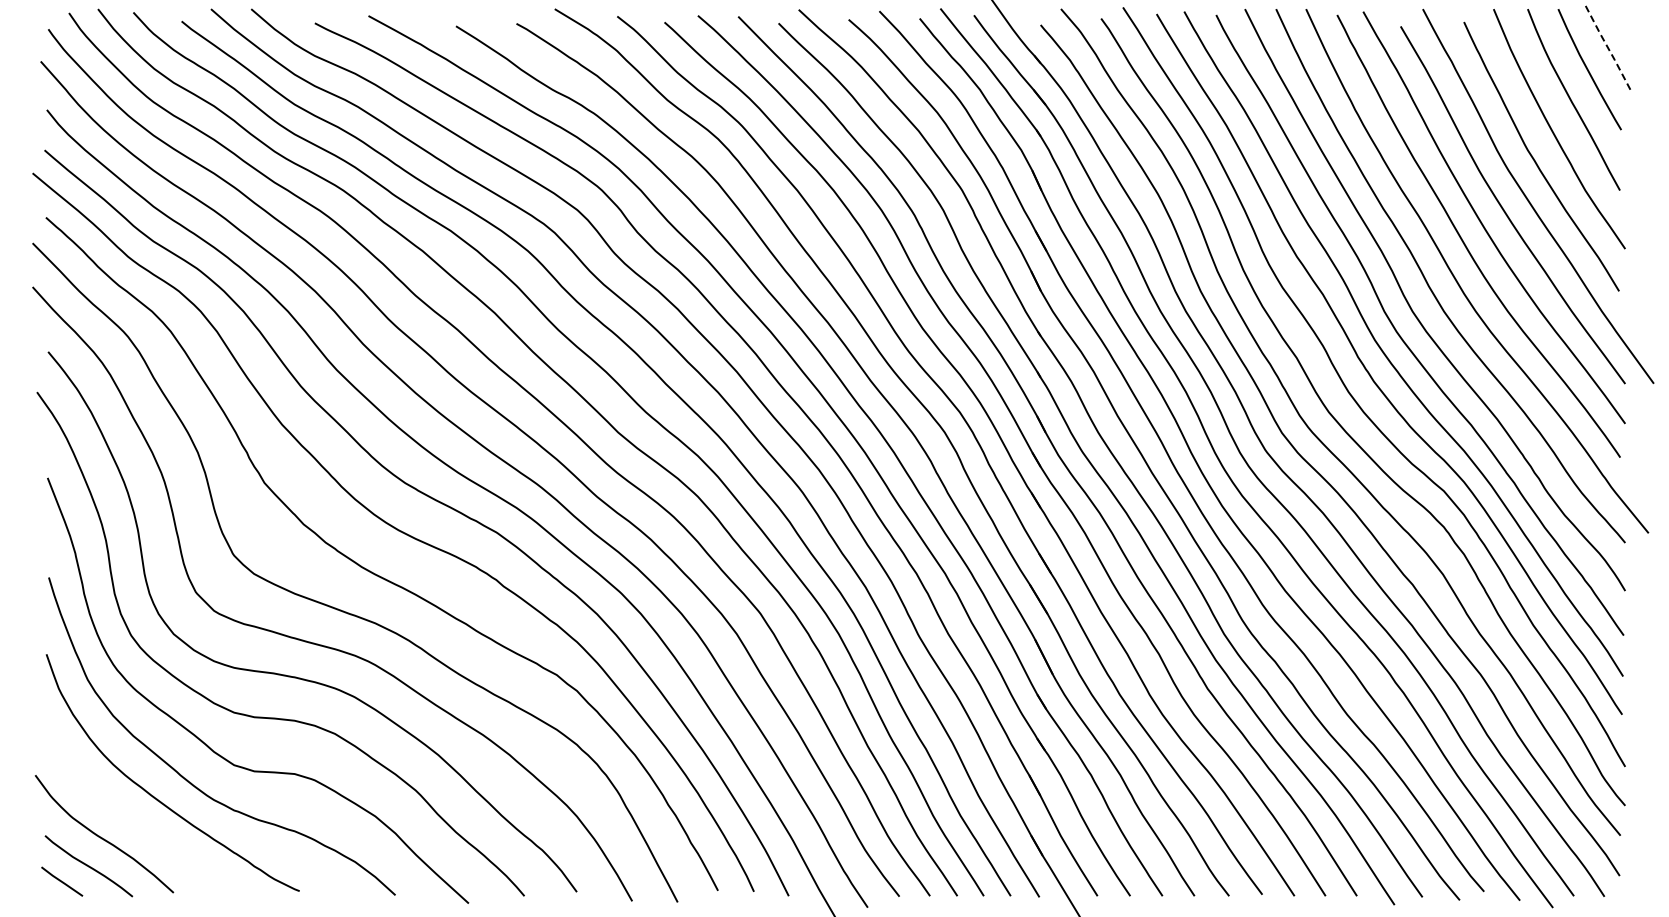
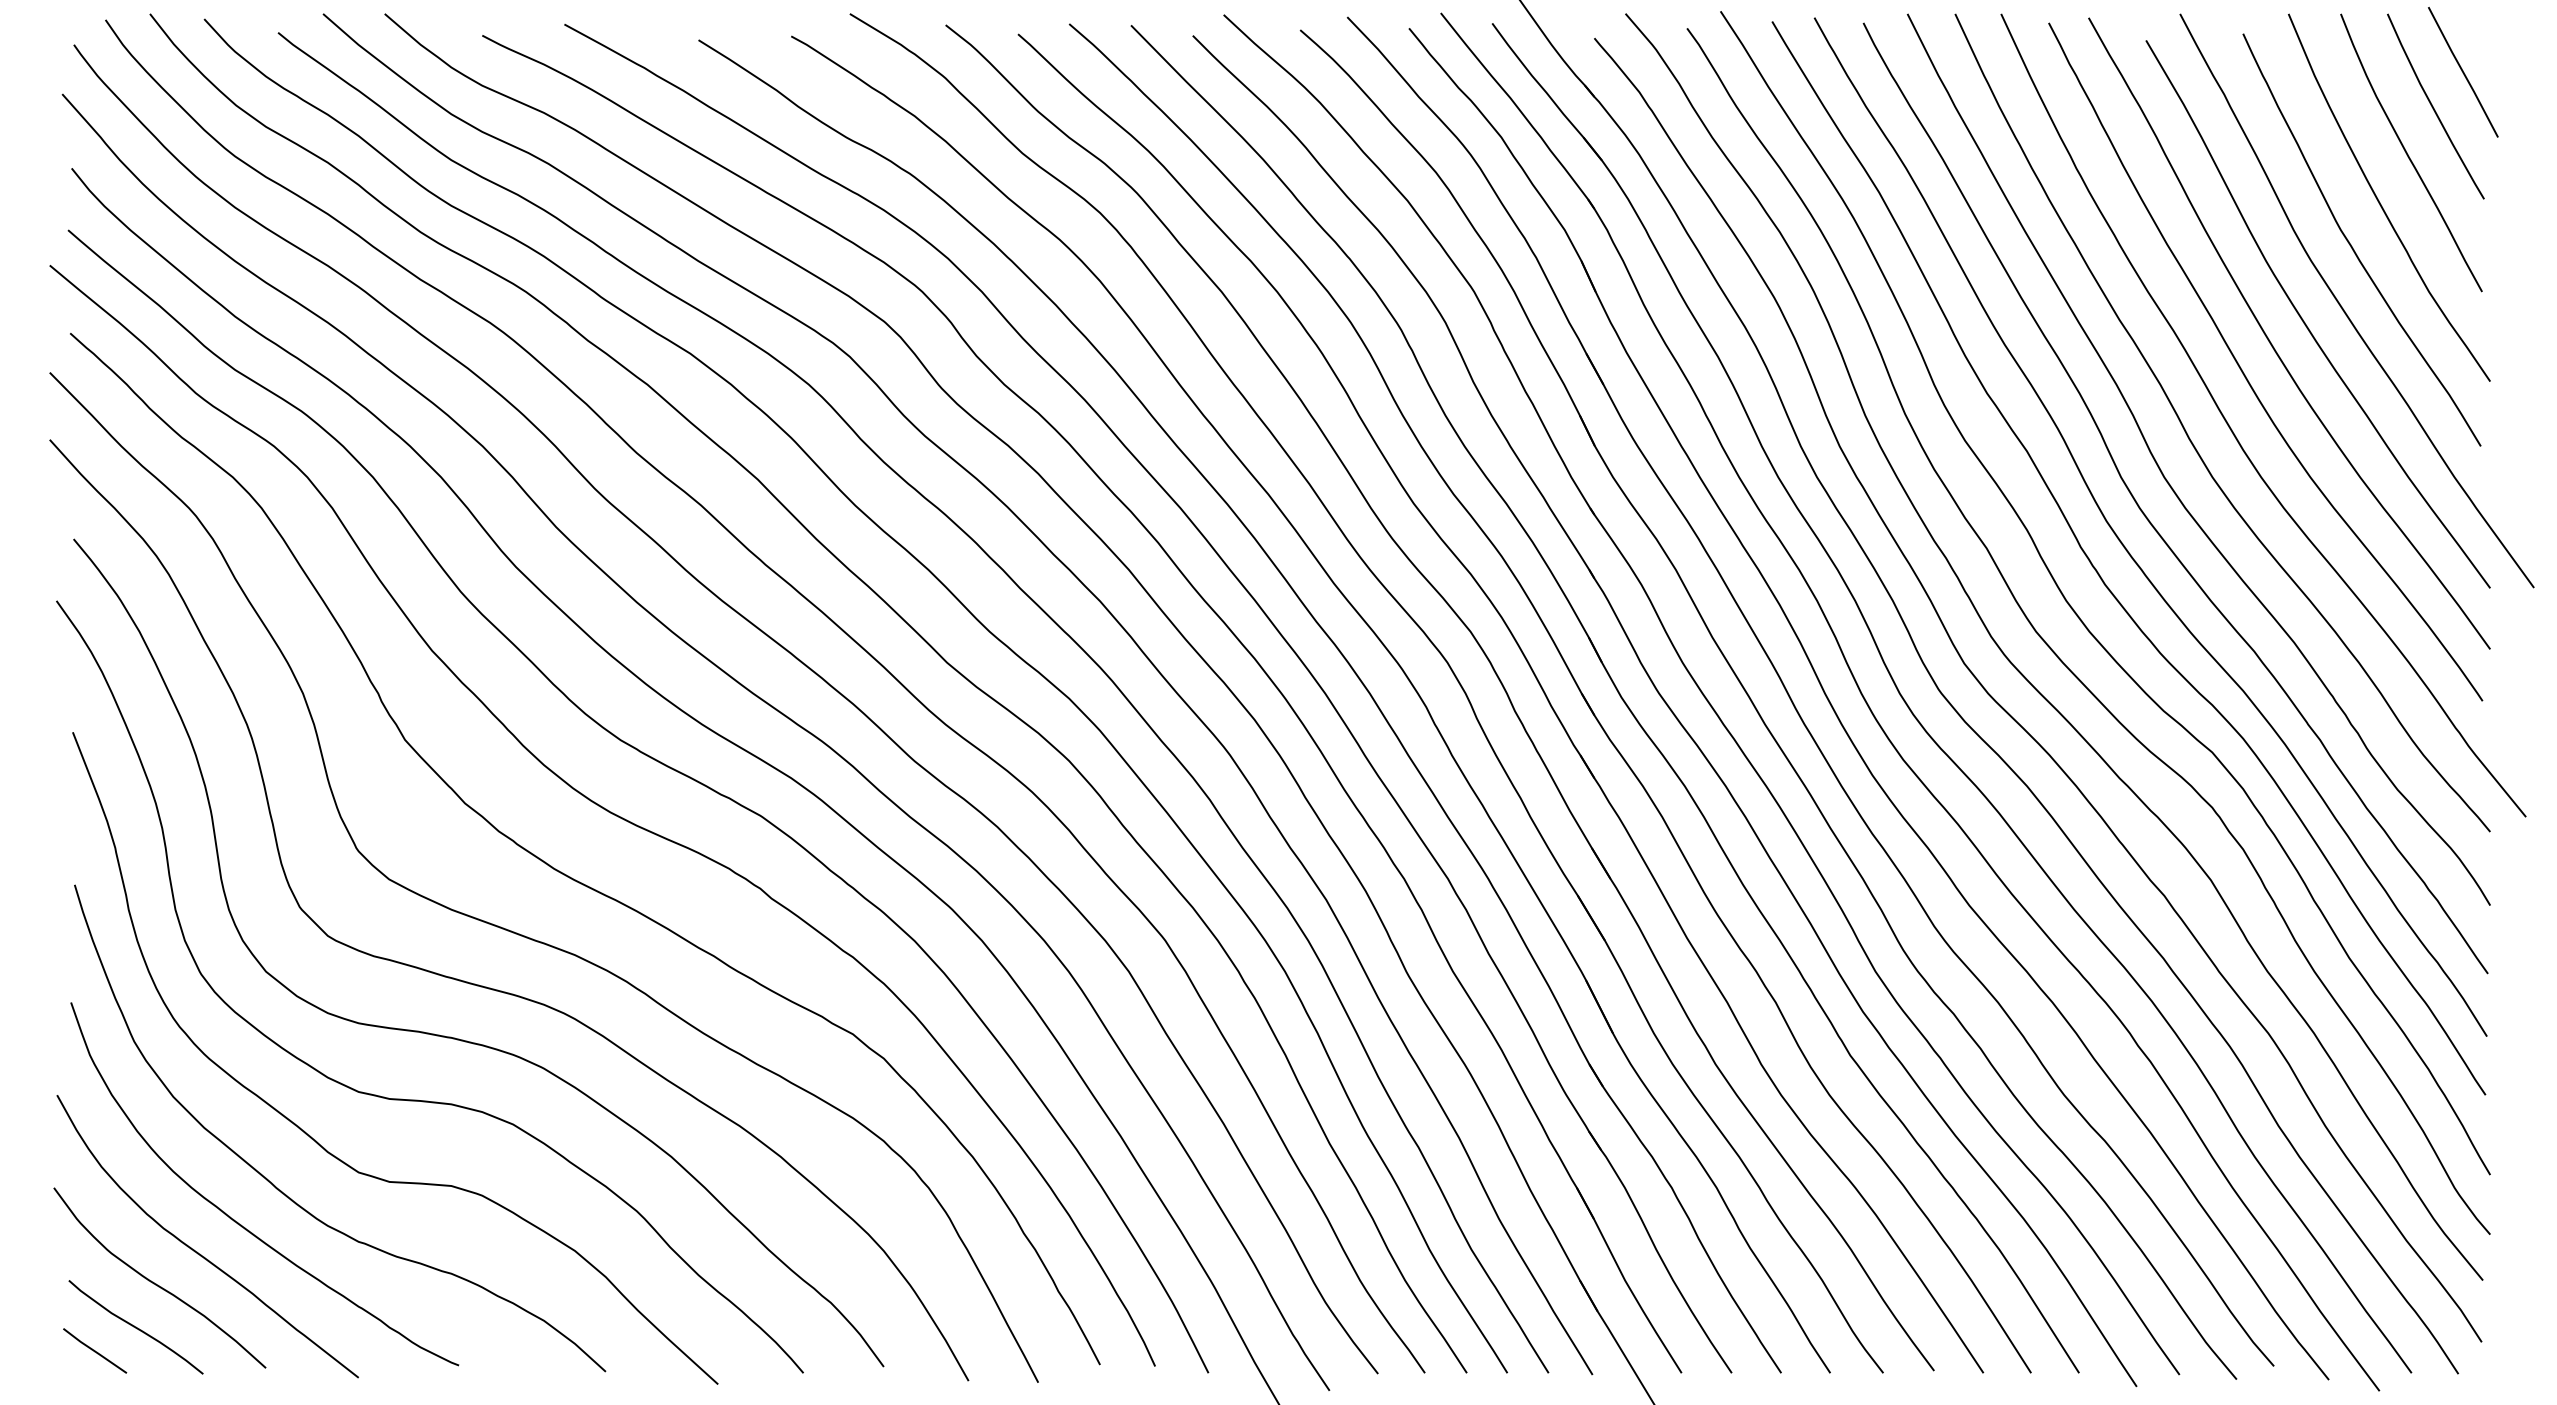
line: (1607, 47) -> (2462, 72), dashed -> solid
curve: (126, 814) -> (193, 1247), added

